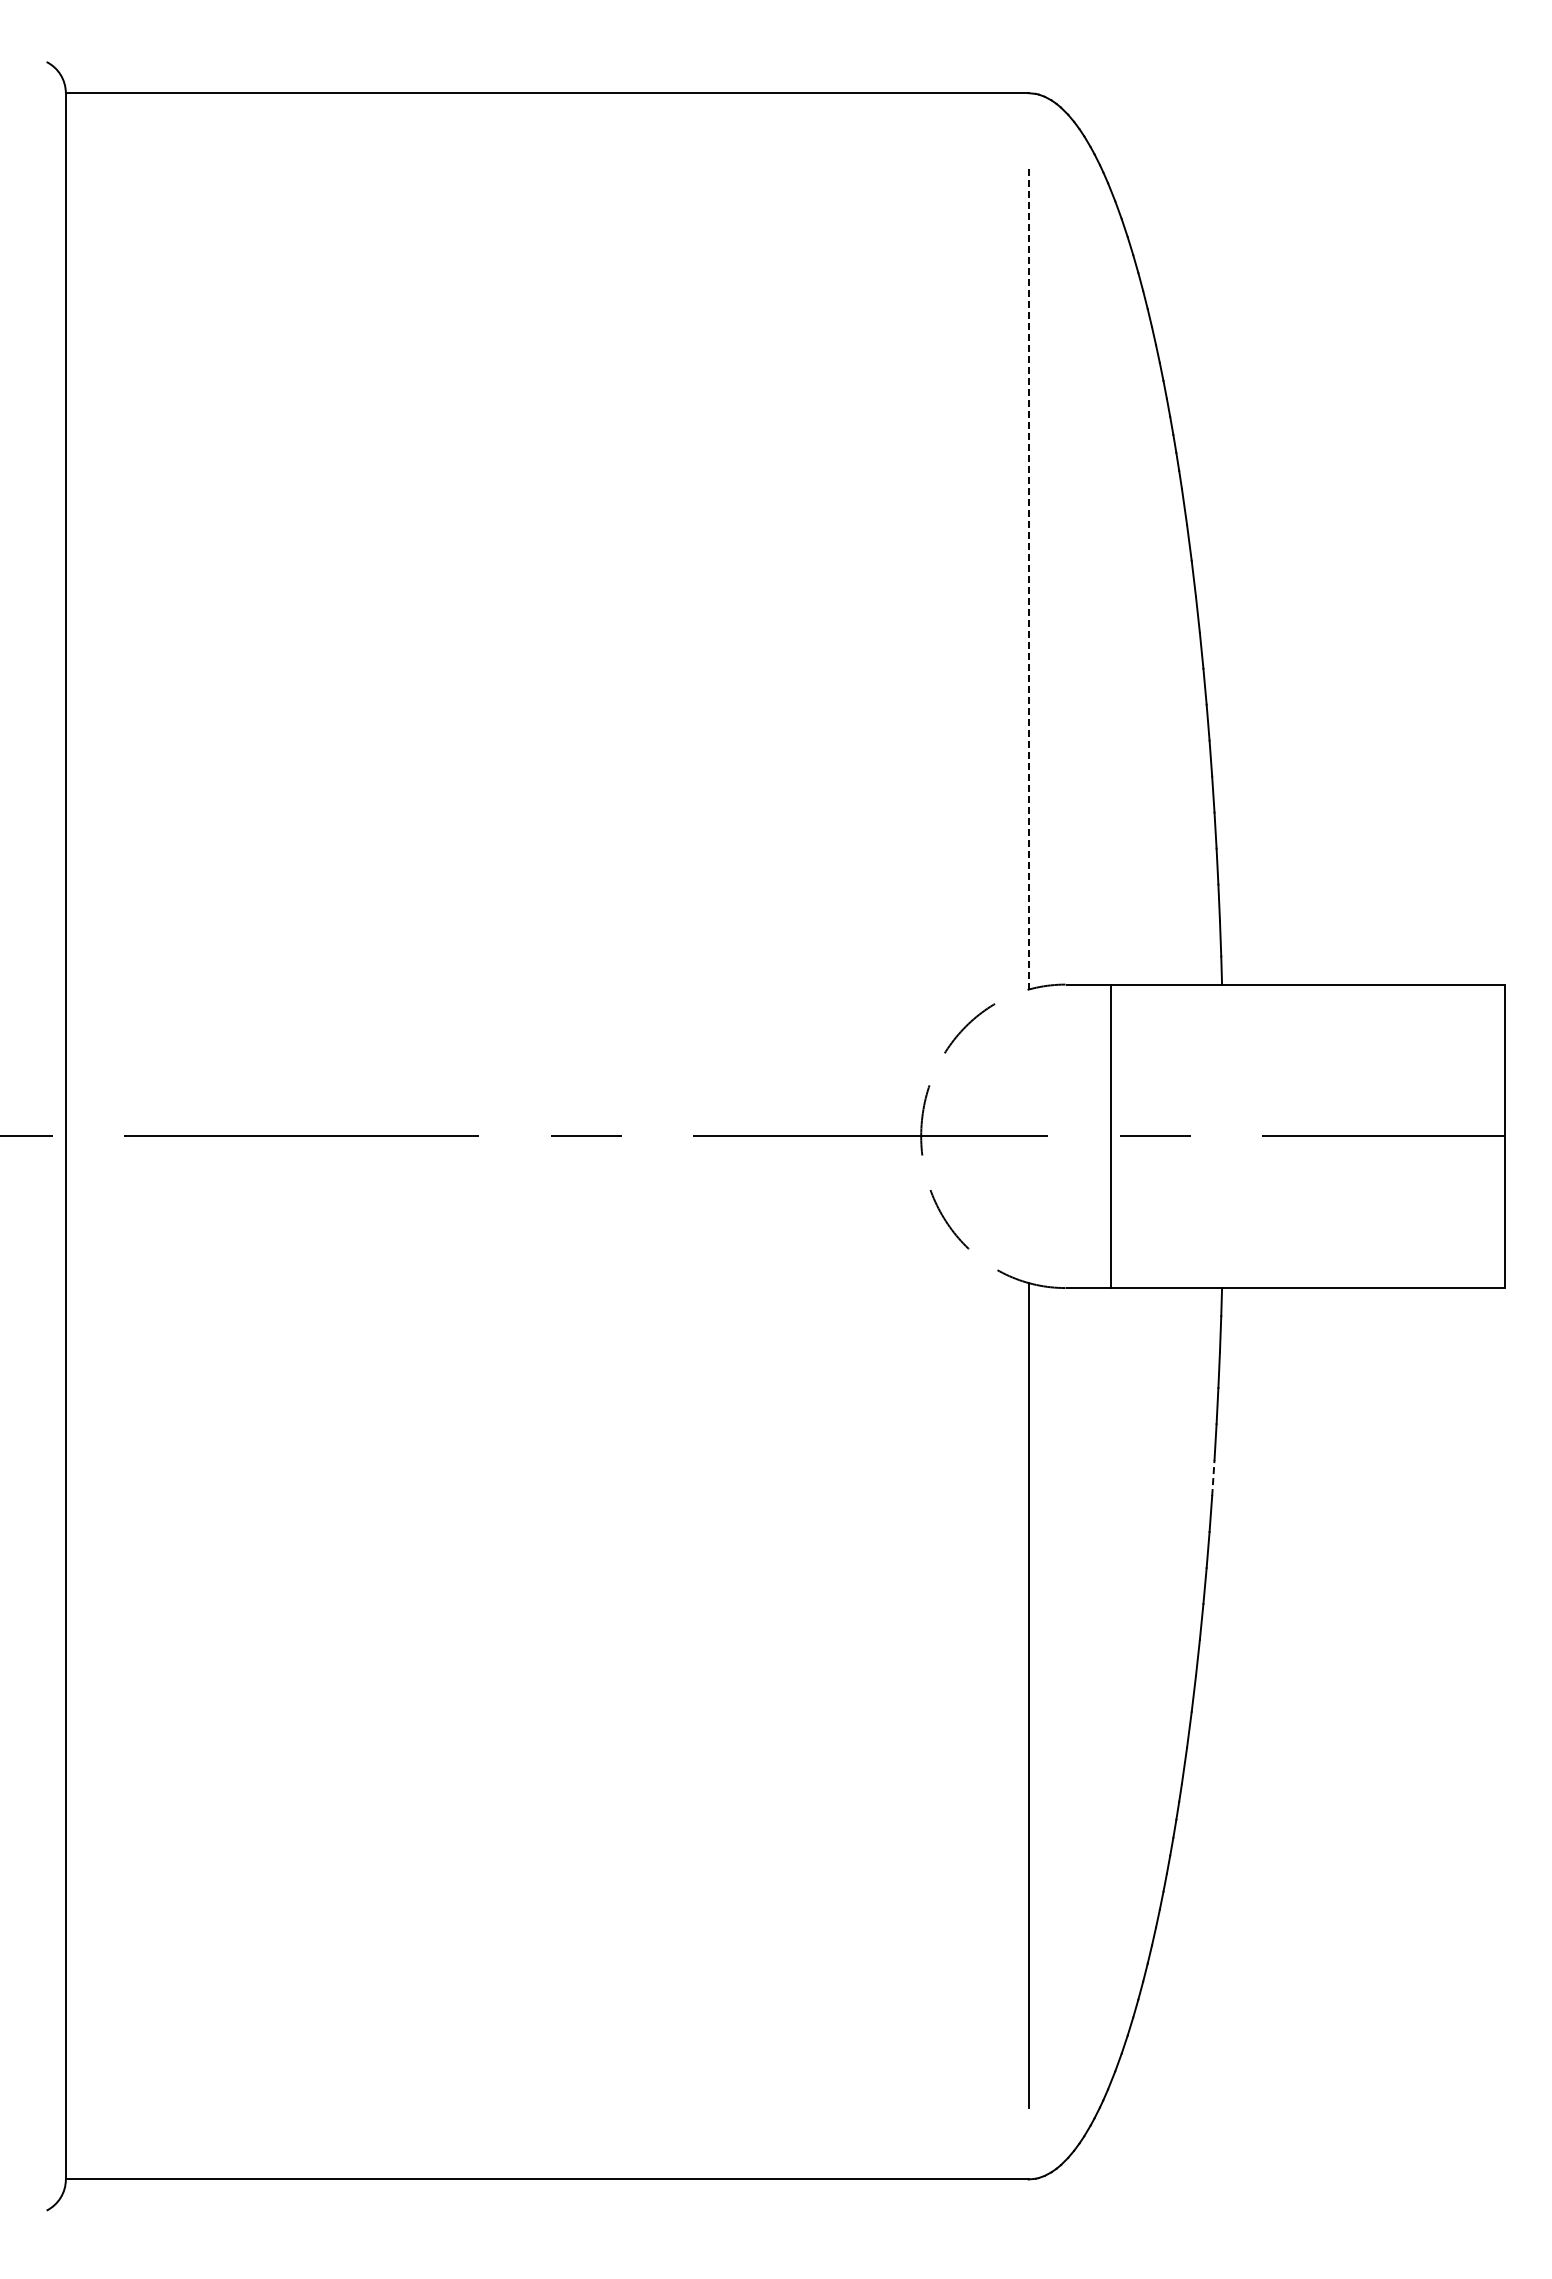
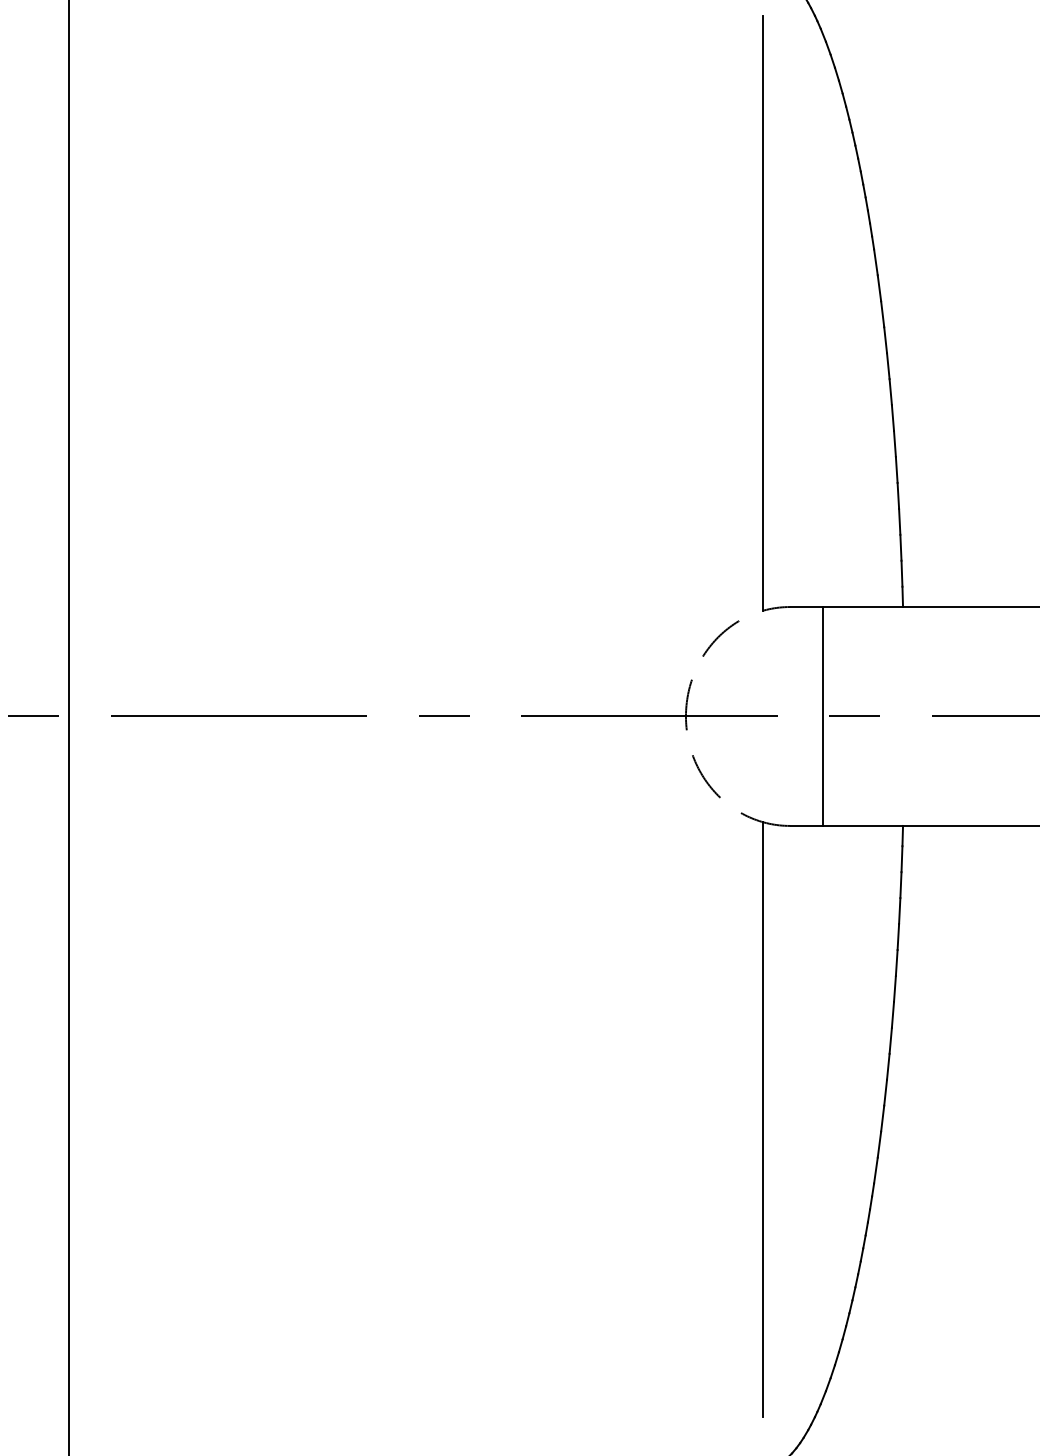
line: (1028, 576) -> (763, 312), dashed -> solid
line: (1213, 1477) -> (896, 962), dashed -> solid

